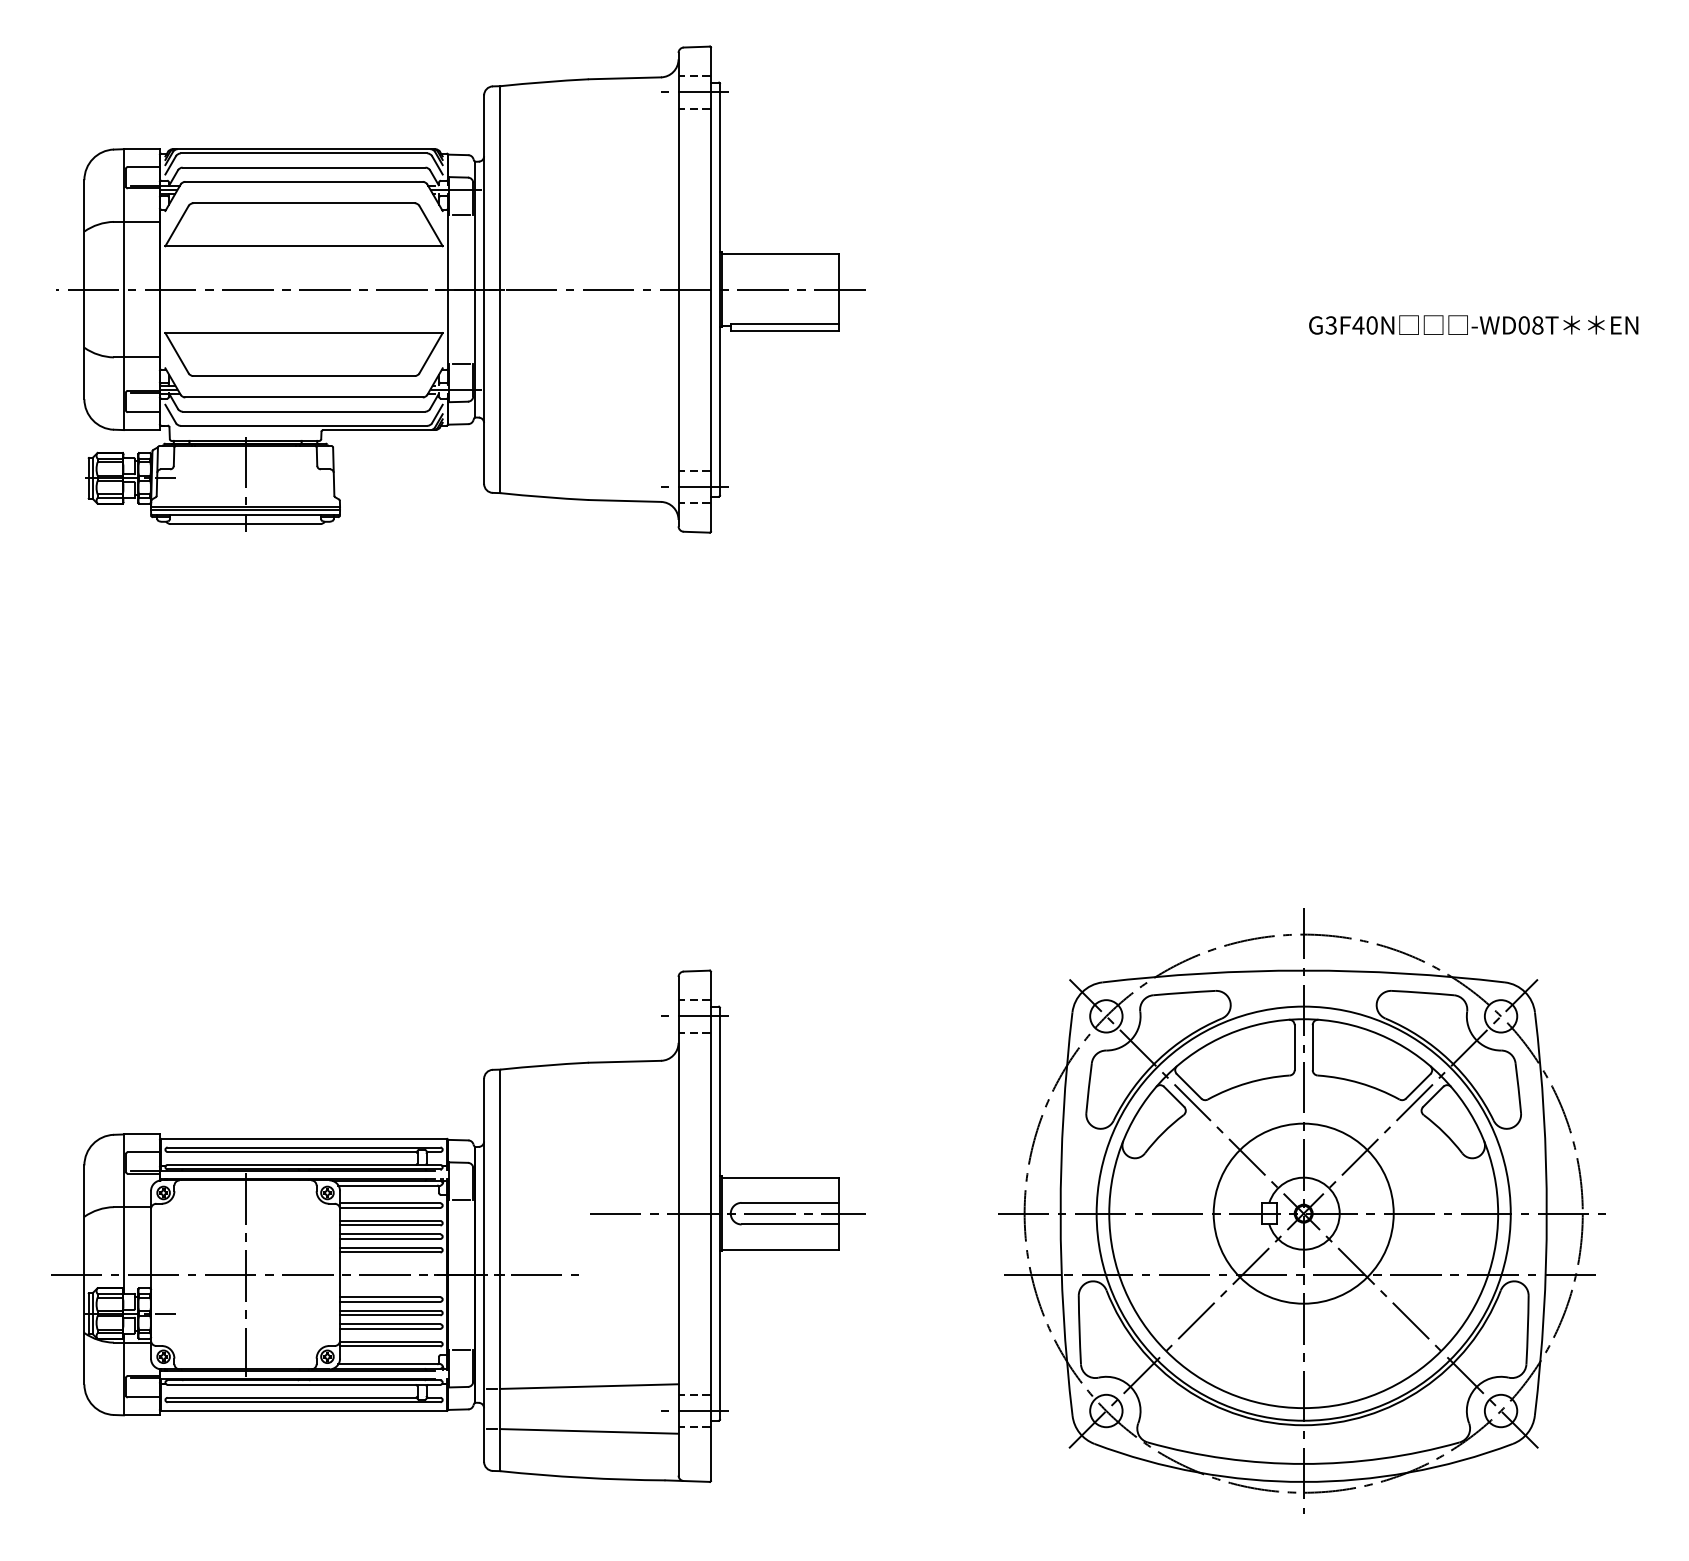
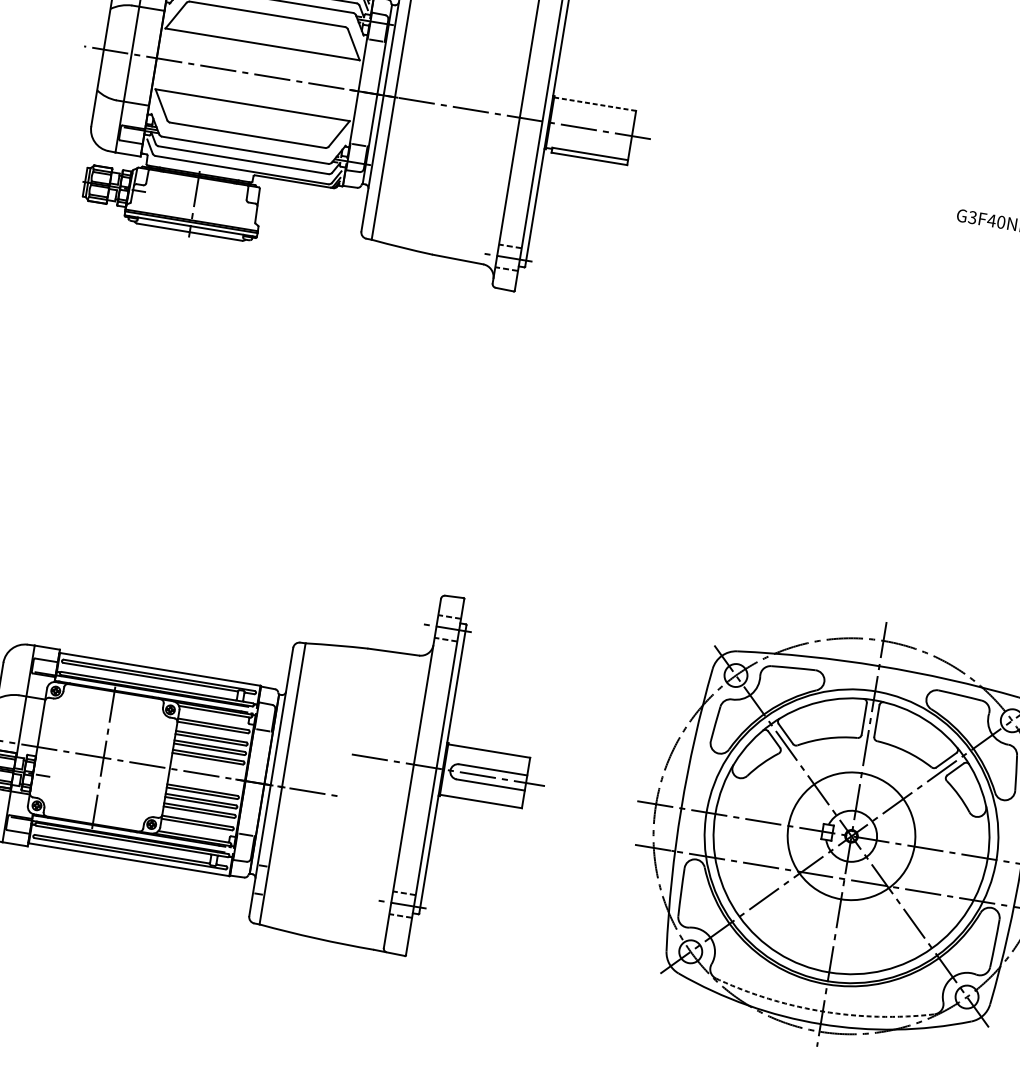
line: (780, 253) -> (595, 104), solid -> dashed
line: (589, 1386) -> (331, 875), removed
line: (589, 1431) -> (326, 906), removed
arc: (1303, 1463) -> (822, 1011), solid -> dashed

